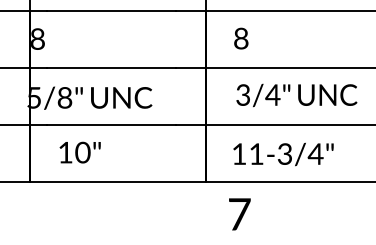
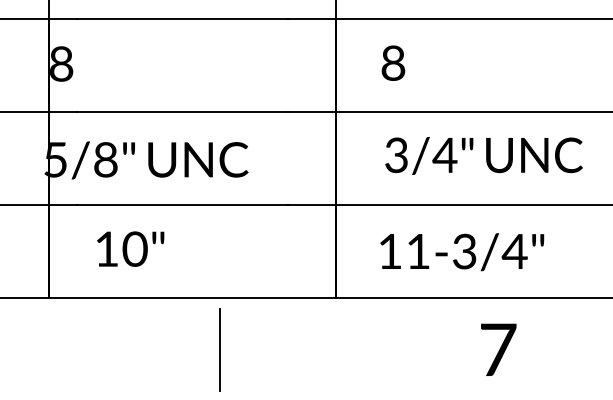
line: (134, 214) -> (219, 350), added
text: (239, 214) -> (498, 350), moved

